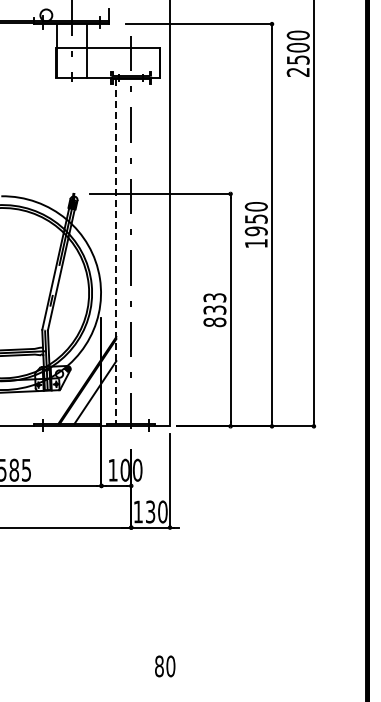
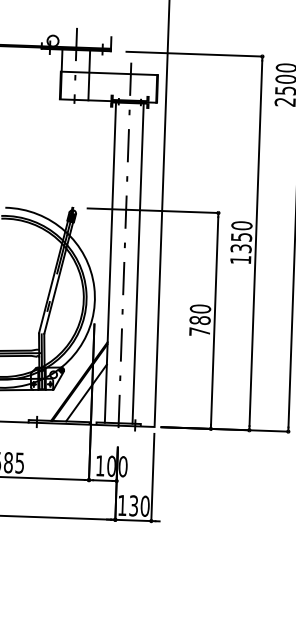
text: (256, 231) -> (241, 248), 1950 -> 1350
line: (116, 251) -> (110, 262), dashed -> solid
line: (146, 251) -> (138, 263), added
text: (214, 310) -> (199, 320), 833 -> 780

